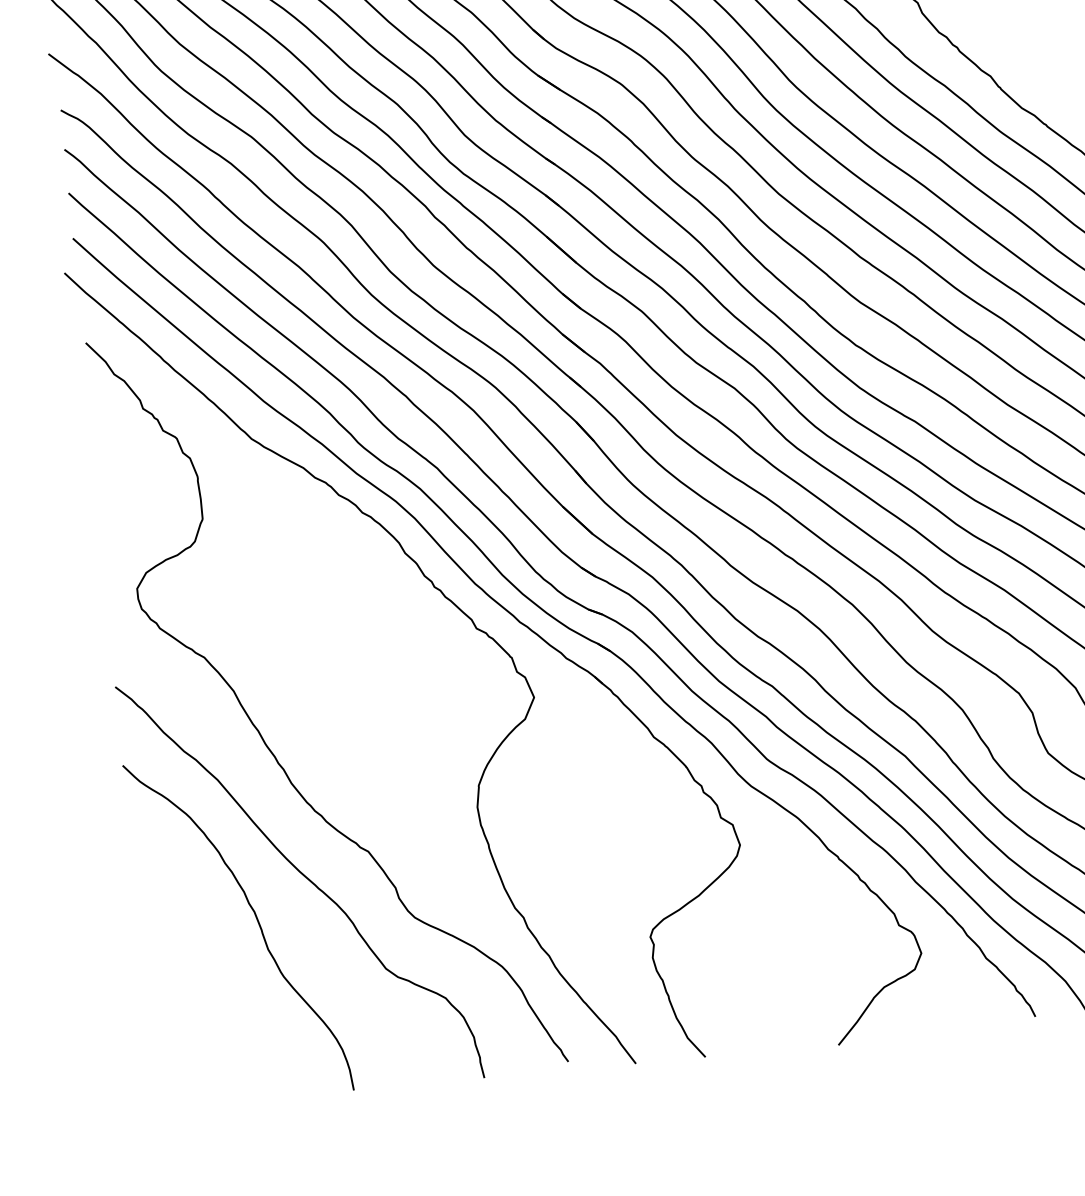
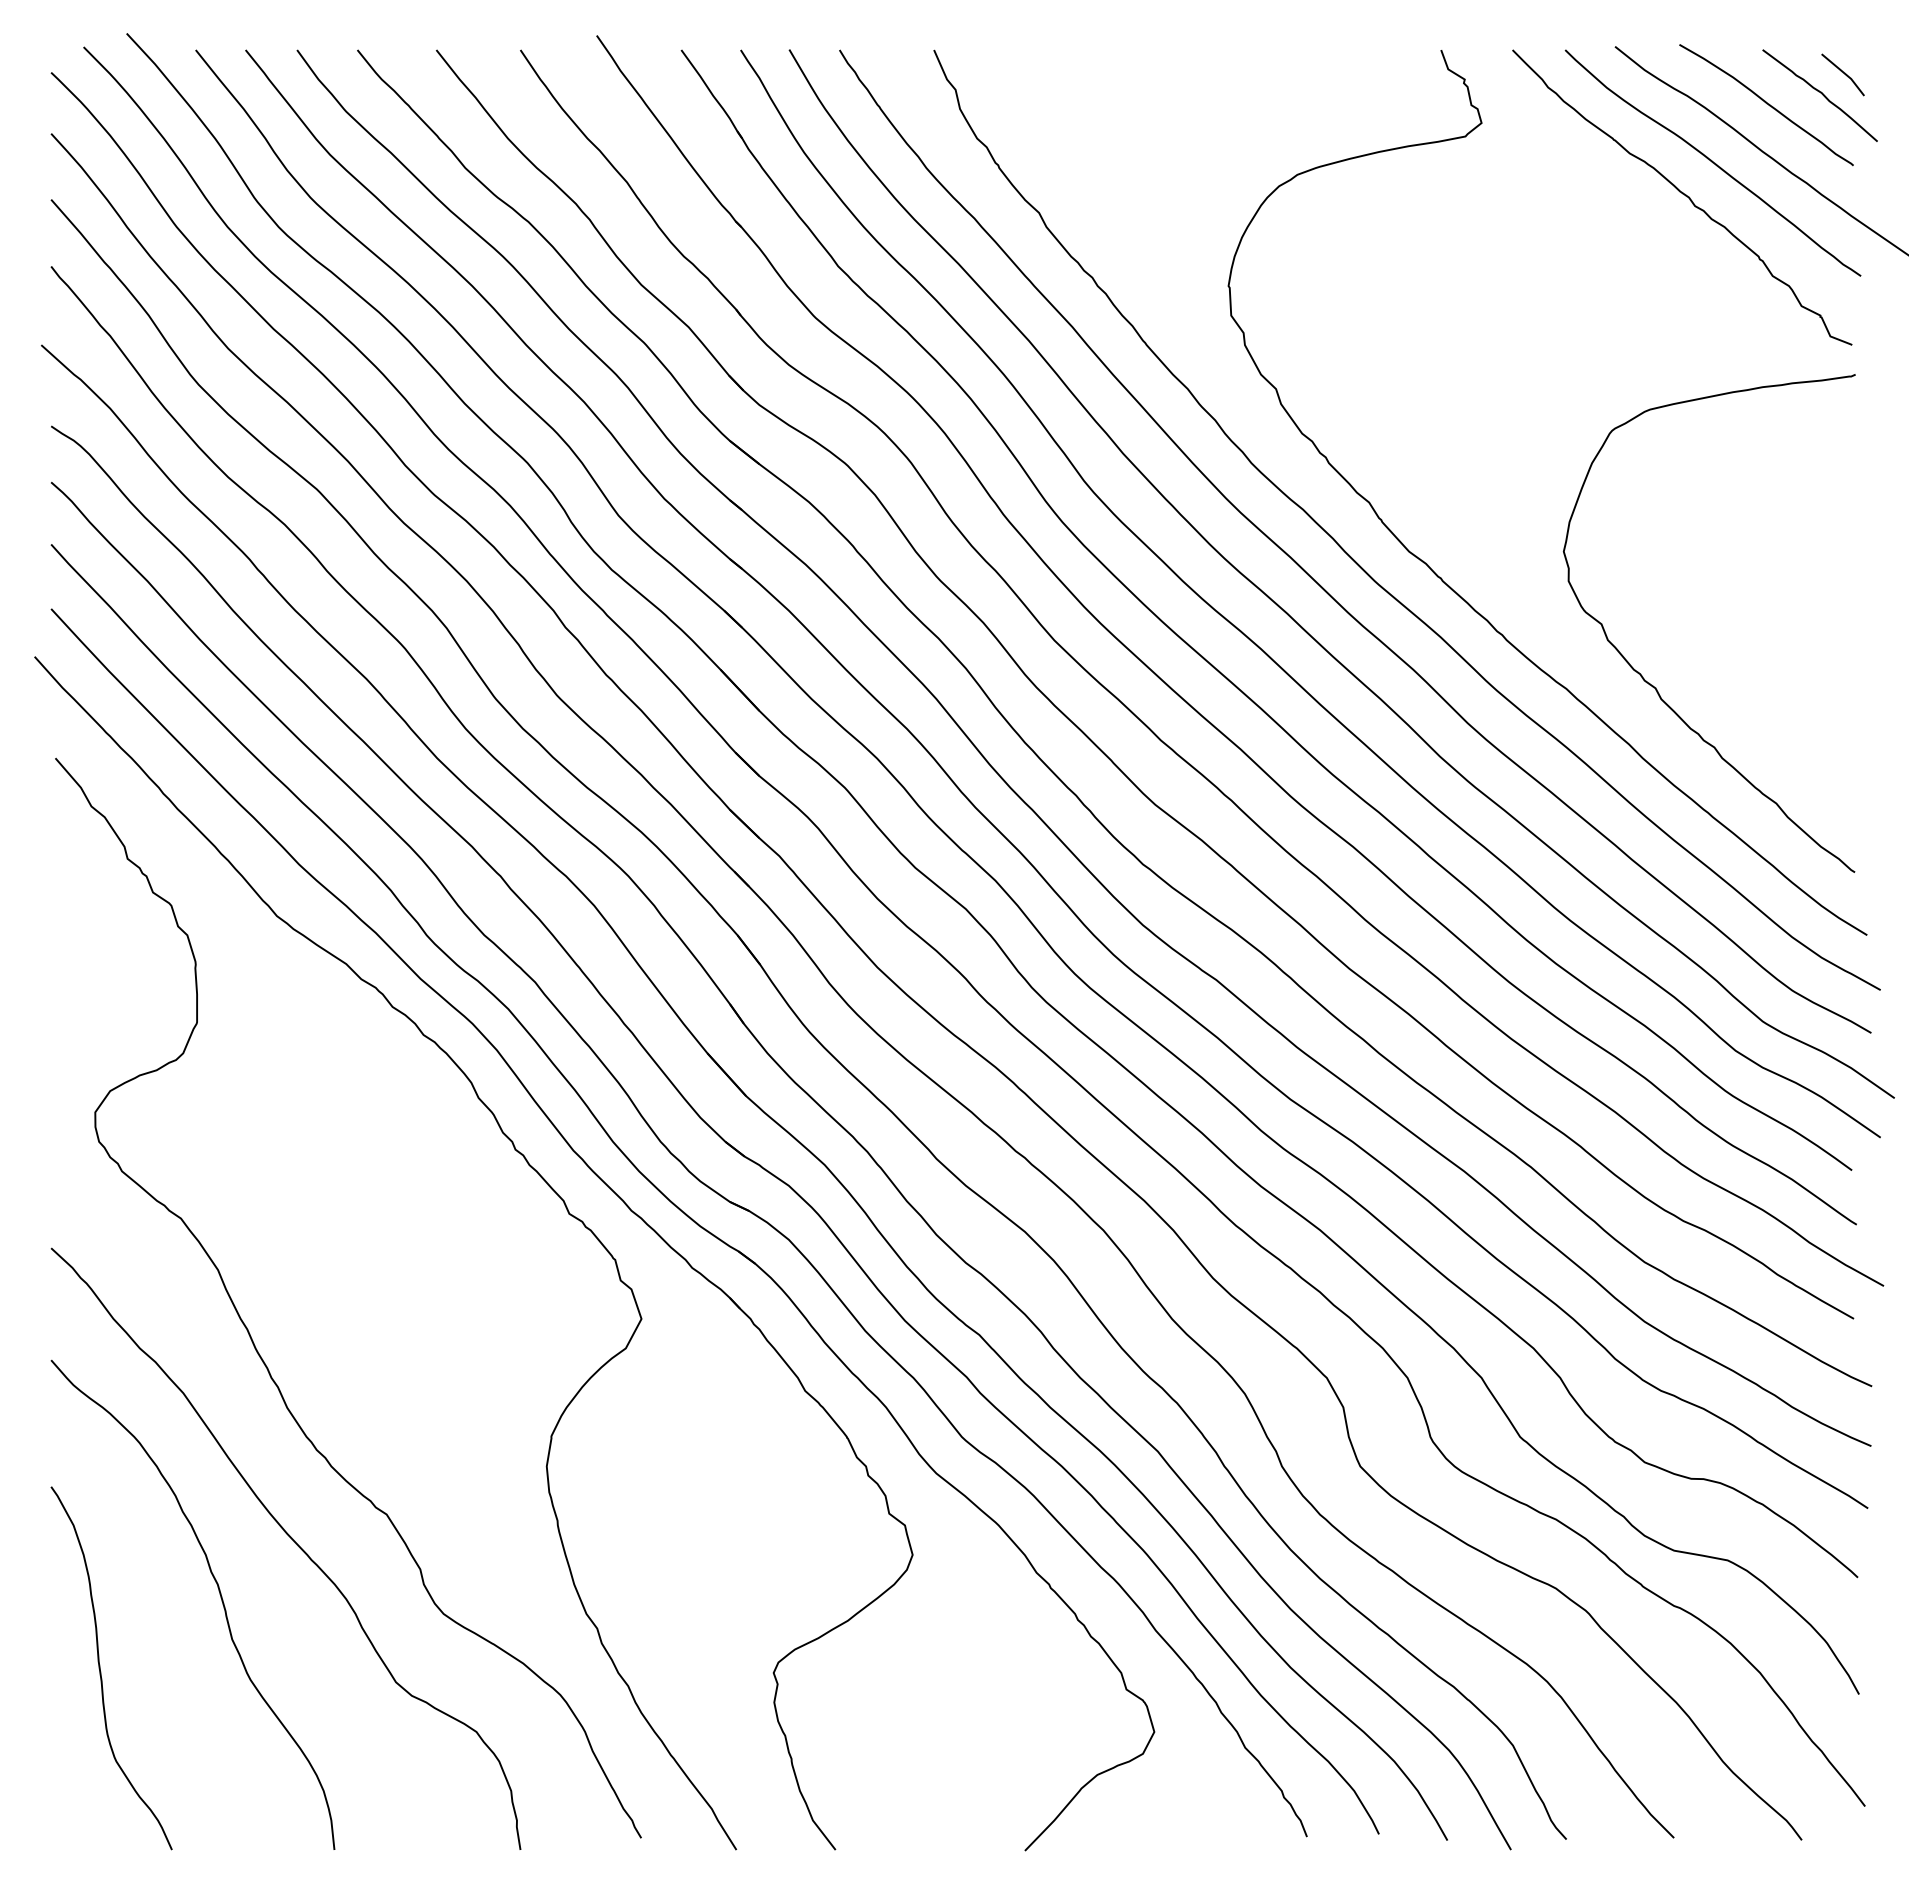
curve: (178, 980) -> (101, 1671), added

